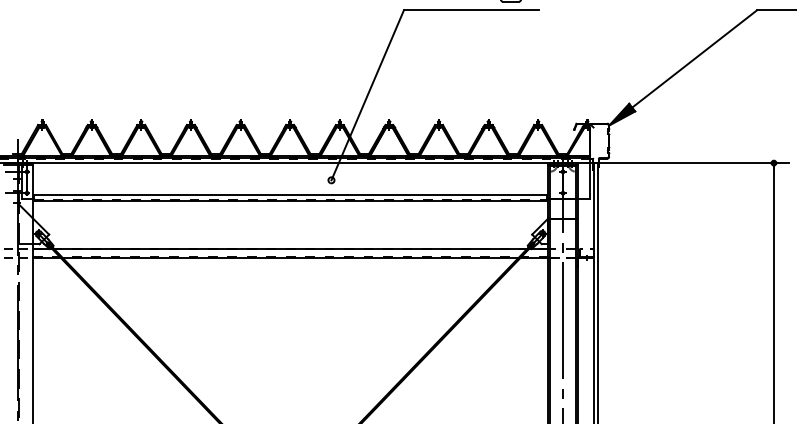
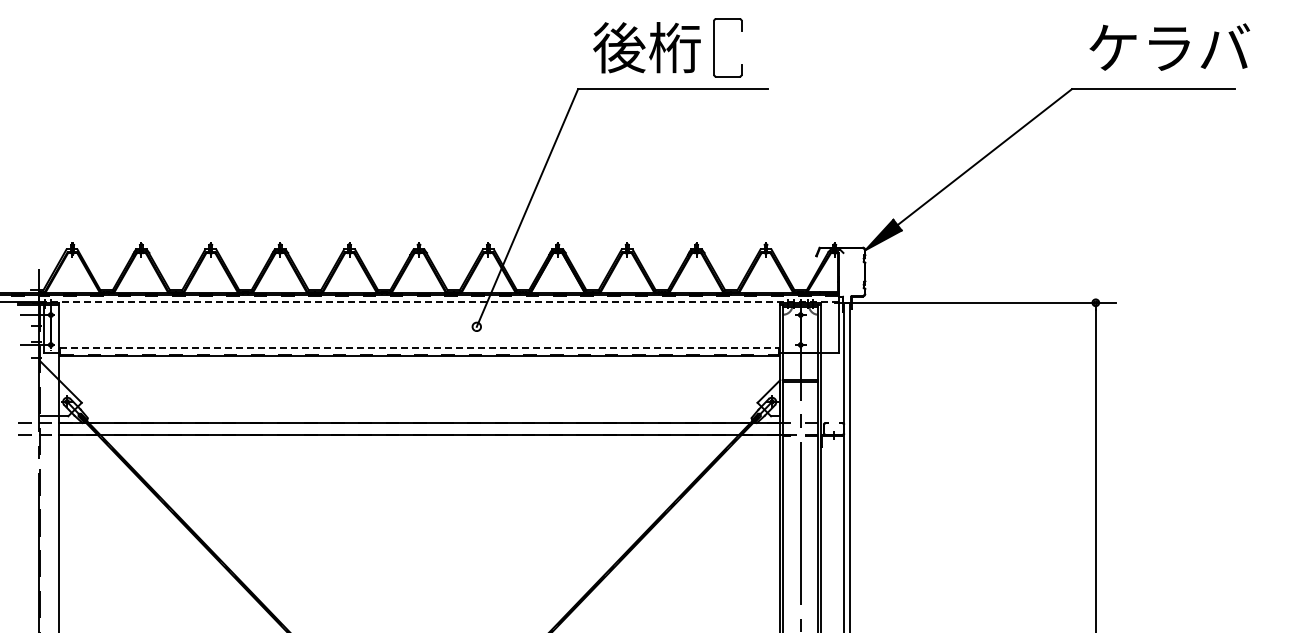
line: (304, 162) -> (438, 302), solid -> dashed
line: (291, 195) -> (420, 347), solid -> dashed

